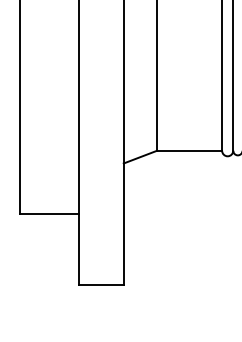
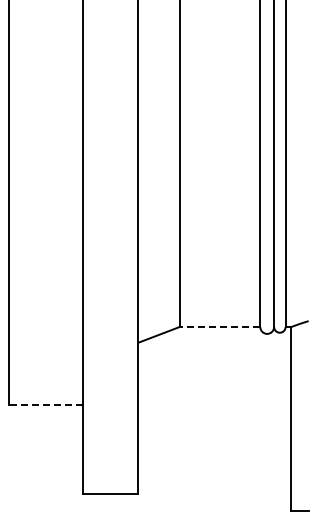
line: (189, 151) -> (219, 327), solid -> dashed
line: (49, 214) -> (46, 405), solid -> dashed

